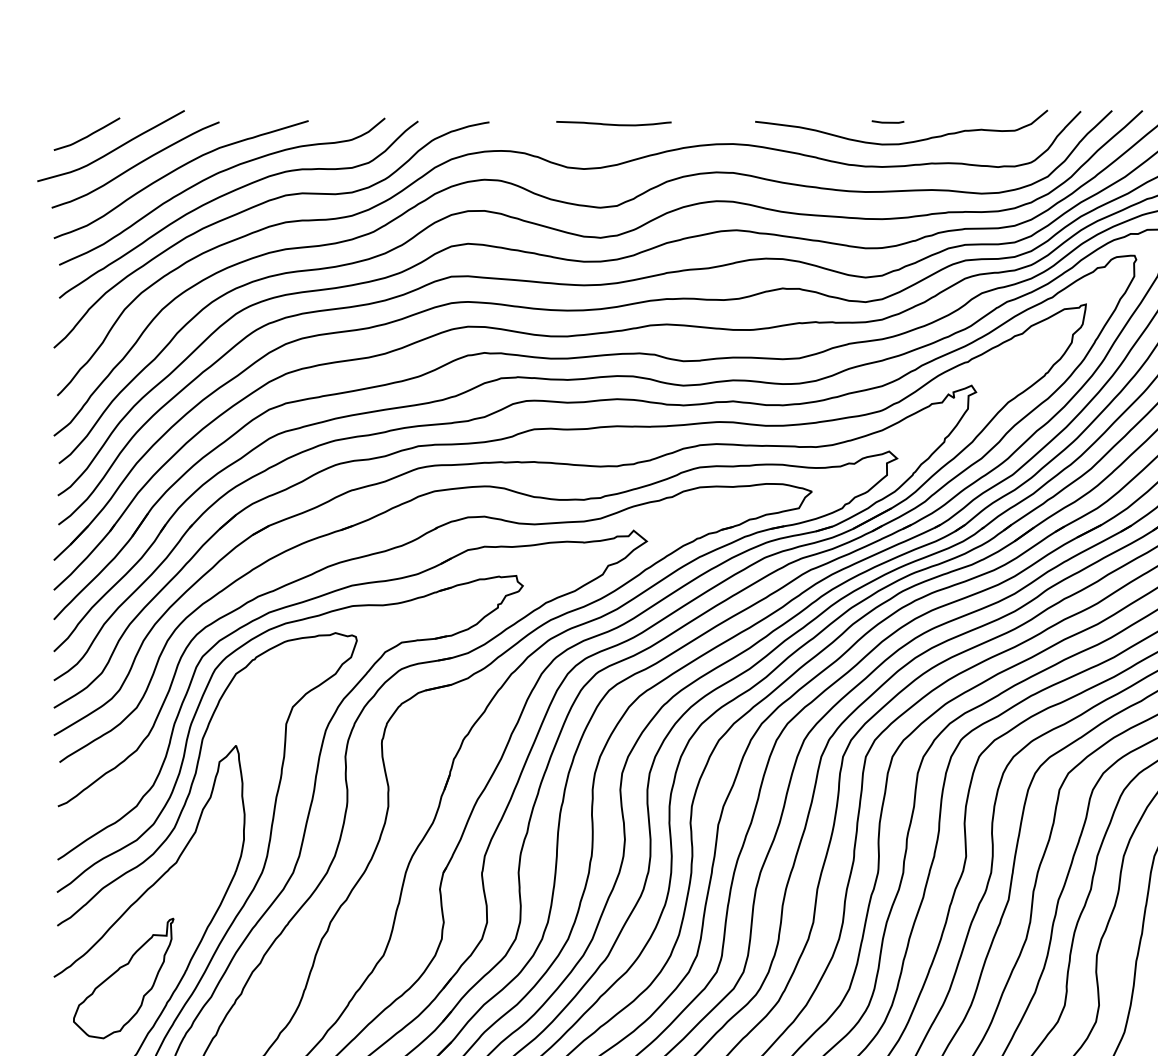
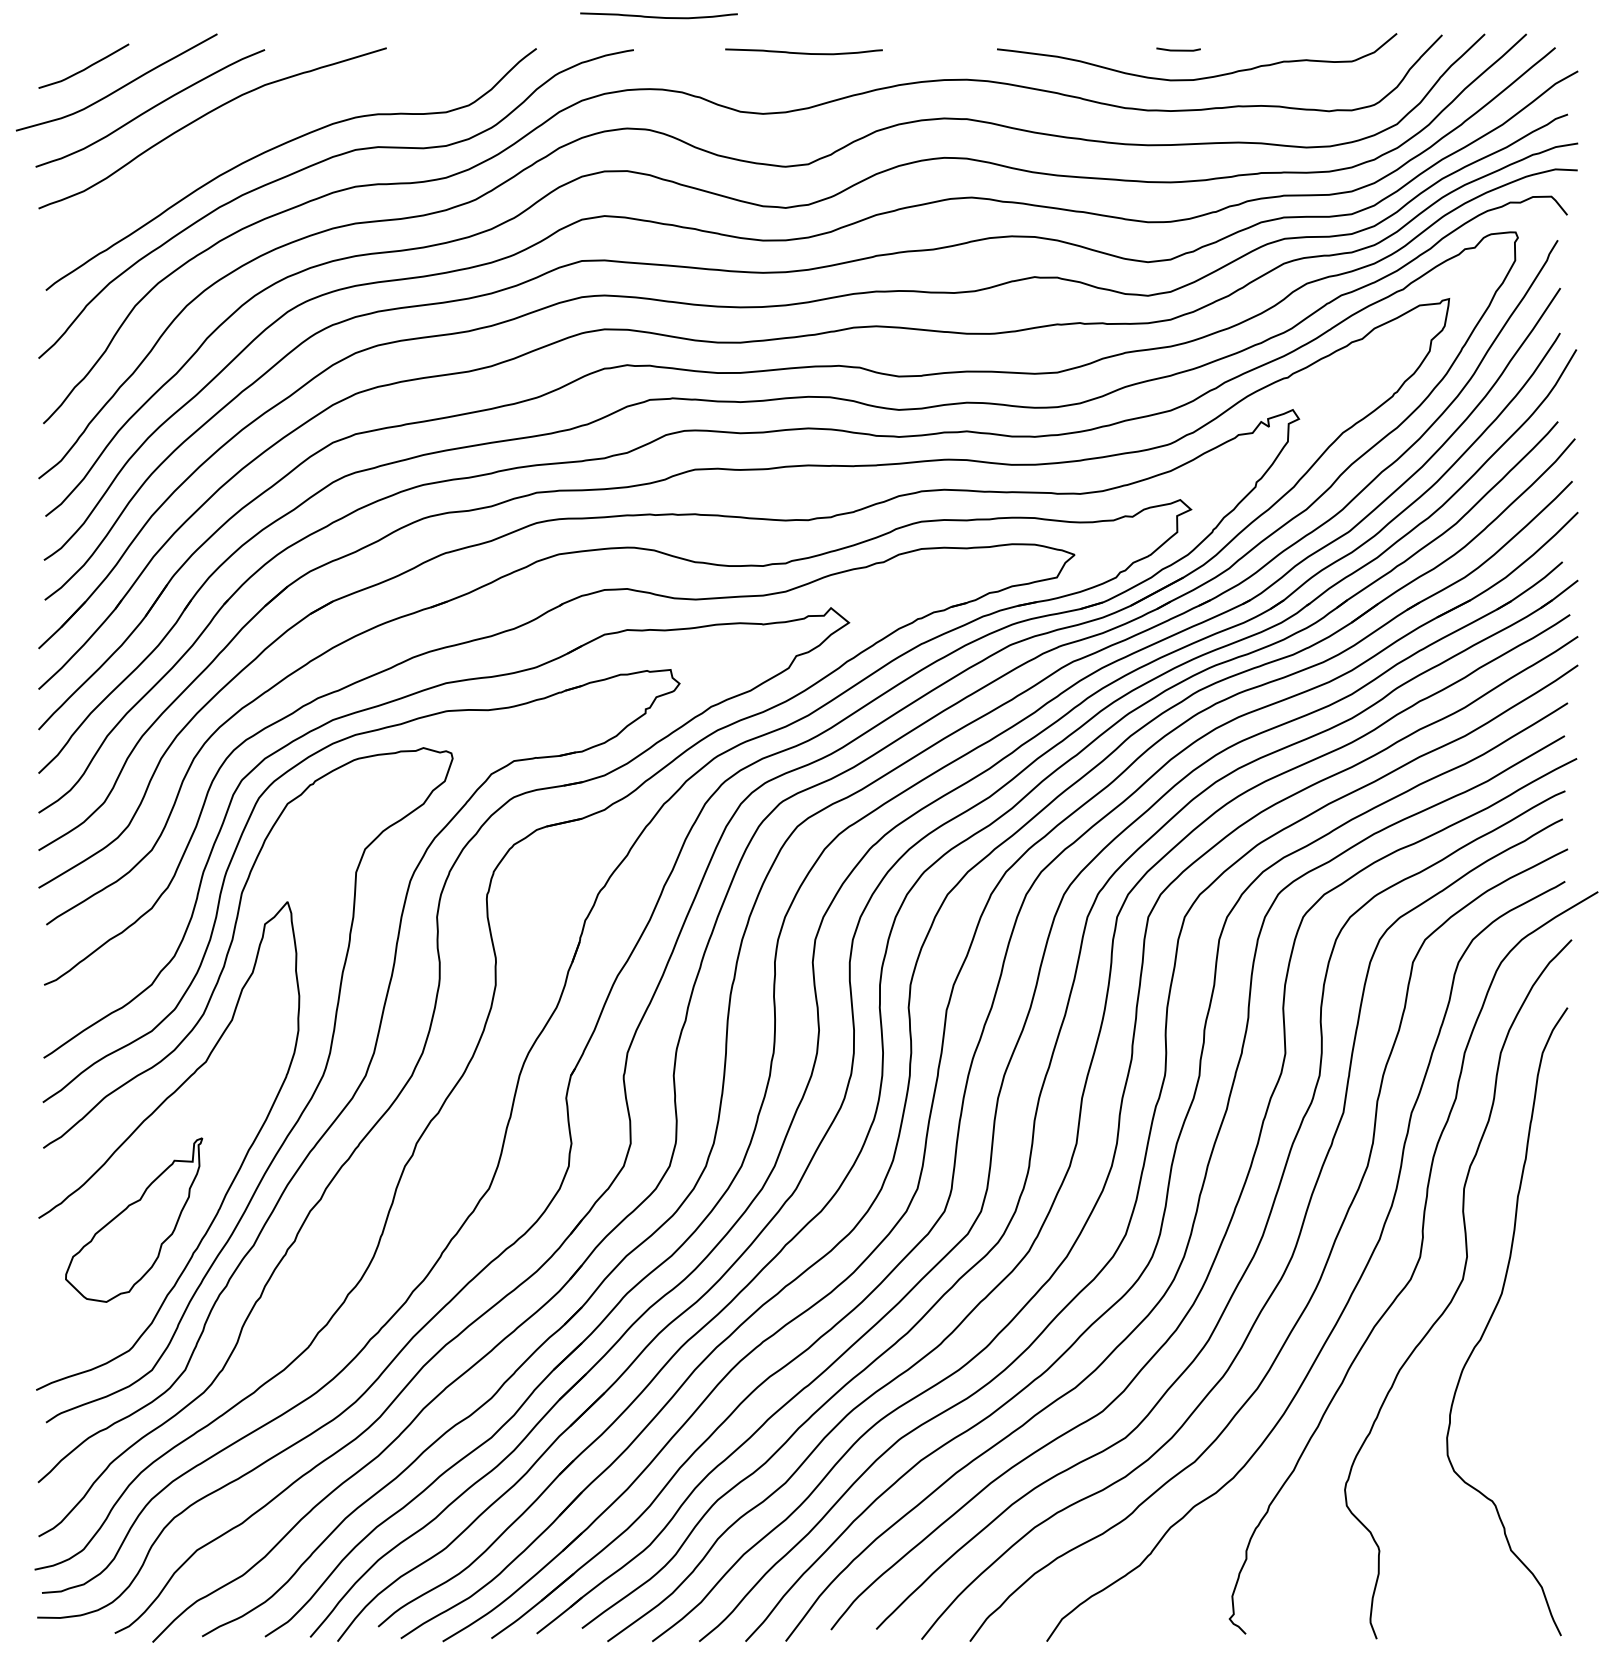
curve: (507, 97) -> (658, 16), added
curve: (214, 176) -> (257, 123), removed

